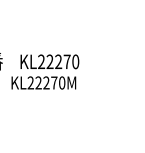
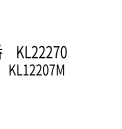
text: (45, 82) -> (38, 69), KL22270M -> KL12207M

